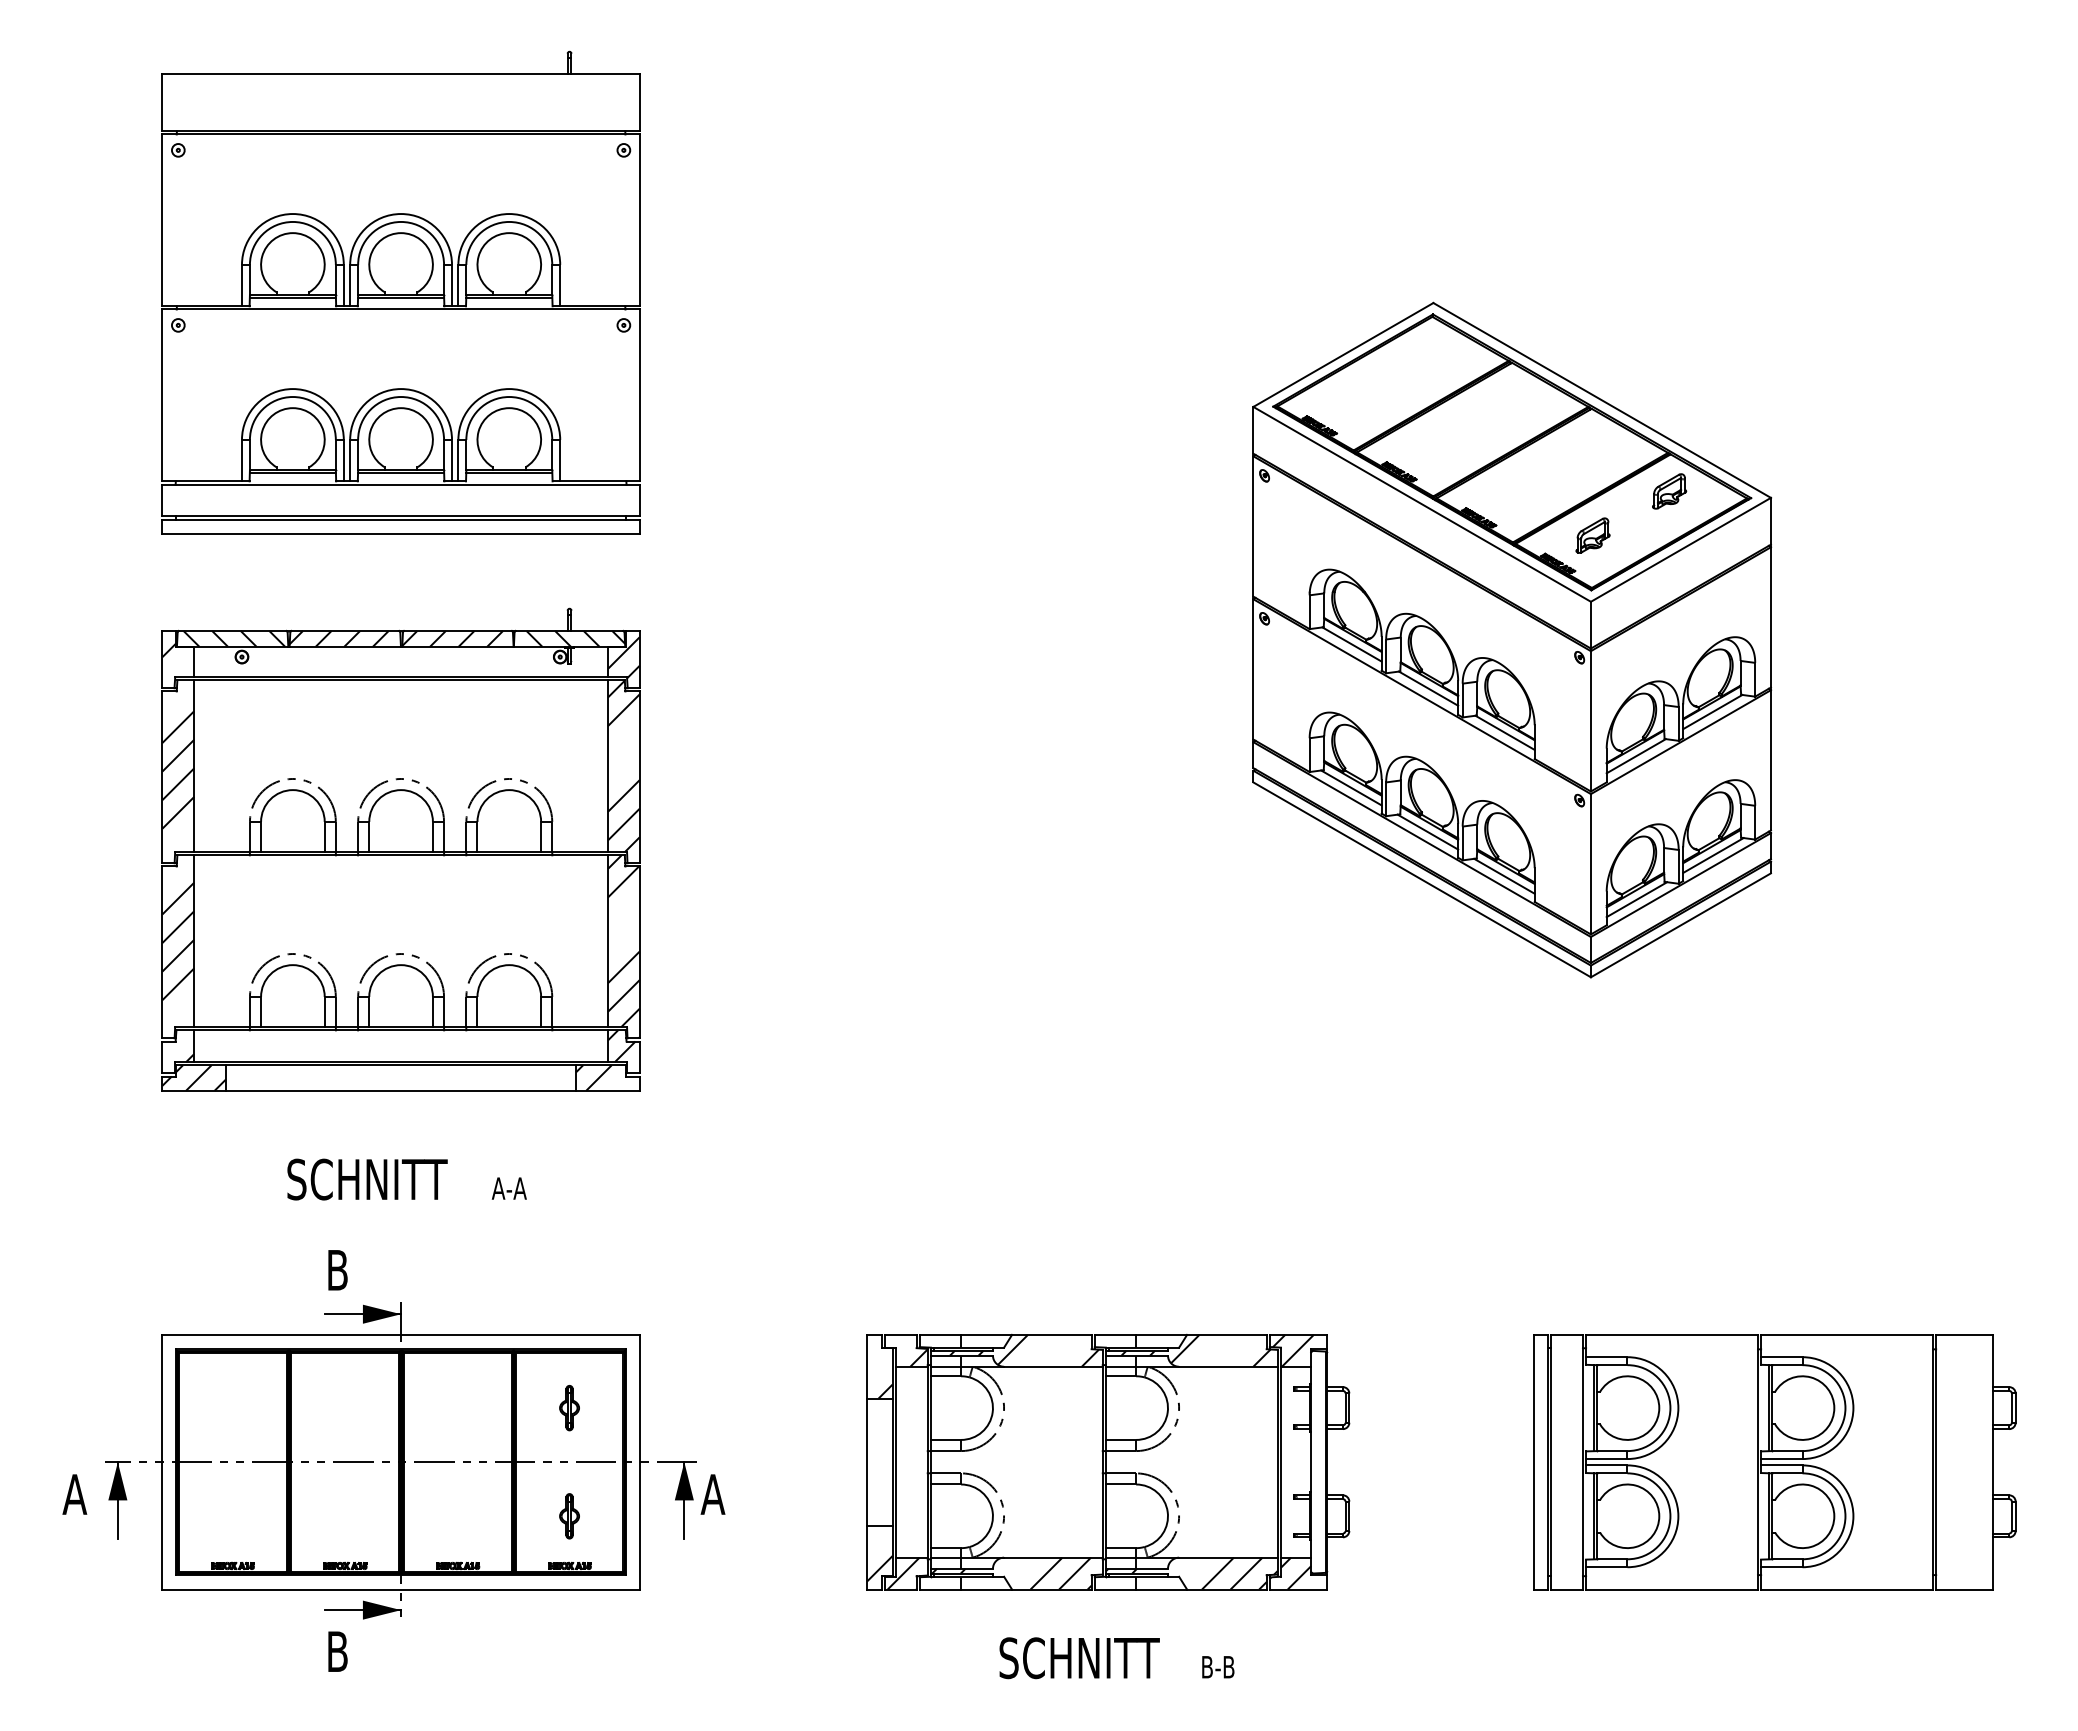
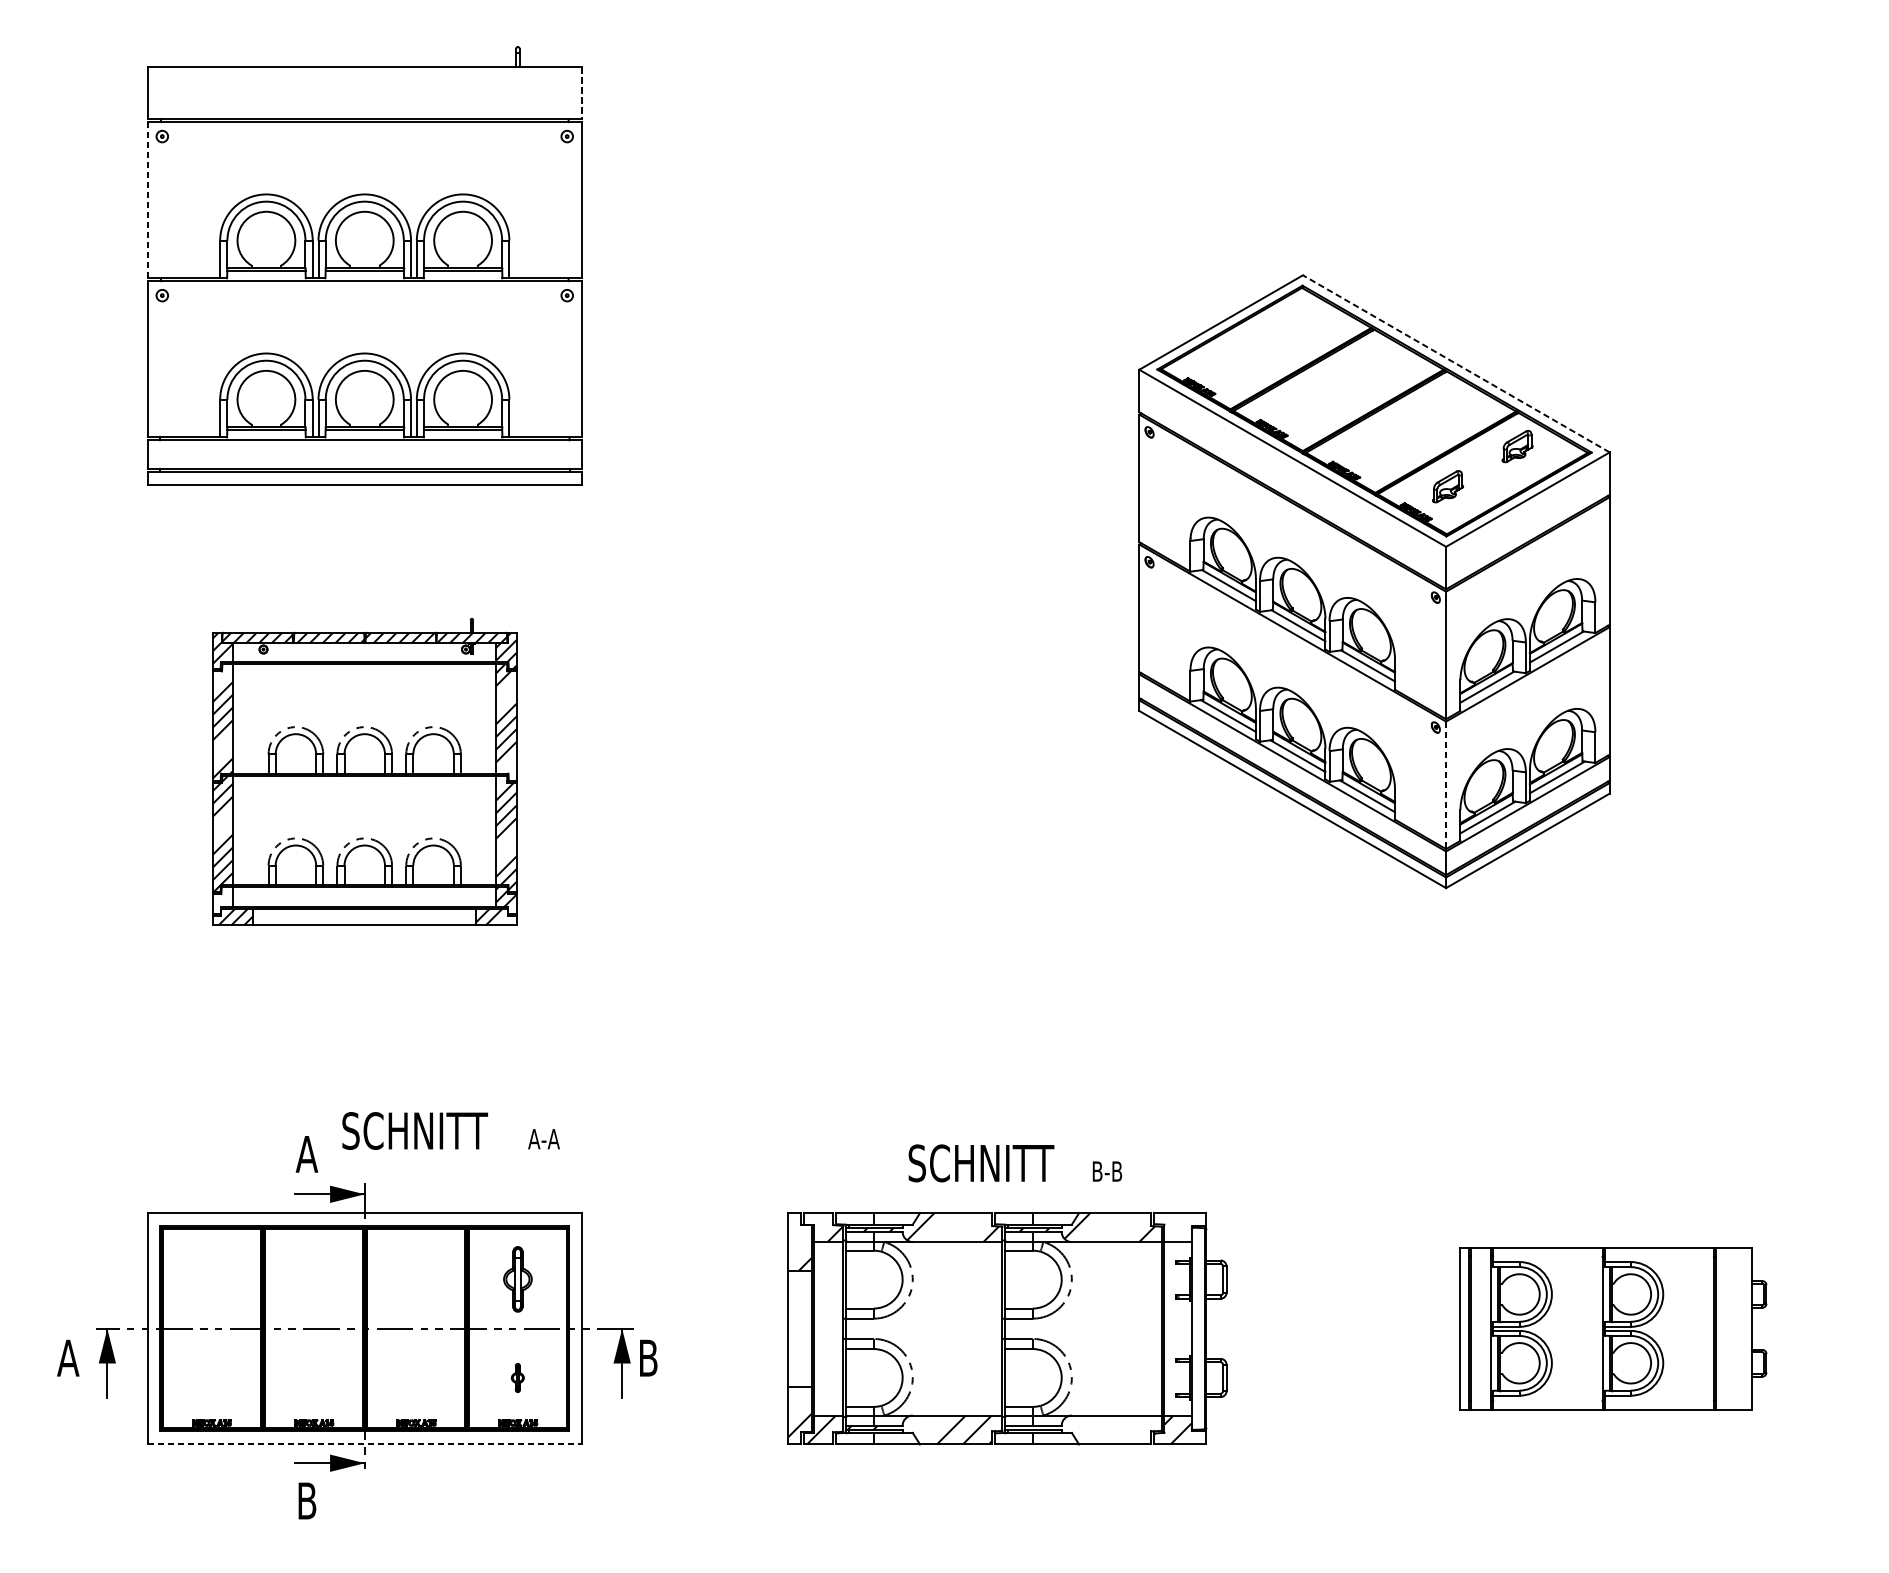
line: (639, 102) -> (581, 93), solid -> dashed
line: (162, 220) -> (147, 200), solid -> dashed
line: (1602, 400) -> (1456, 363), solid -> dashed
part: (400, 849) -> (364, 771), size x0.7
line: (1590, 864) -> (1445, 785), solid -> dashed
text: (406, 1179) -> (450, 1130), moved
text: (337, 1270) -> (306, 1154), B -> A
hatch: (1292, 1350) -> (1174, 1227), removed
part: (569, 1408) -> (517, 1279), size x1.6
part: (1774, 1462) -> (1612, 1329), size x0.7
text: (712, 1494) -> (647, 1358), A -> B
part: (569, 1516) -> (517, 1378), size x0.7
hatch: (1191, 1573) -> (1083, 1429), removed
line: (401, 1589) -> (365, 1444), solid -> dashed
text: (1116, 1658) -> (1014, 1163), moved

